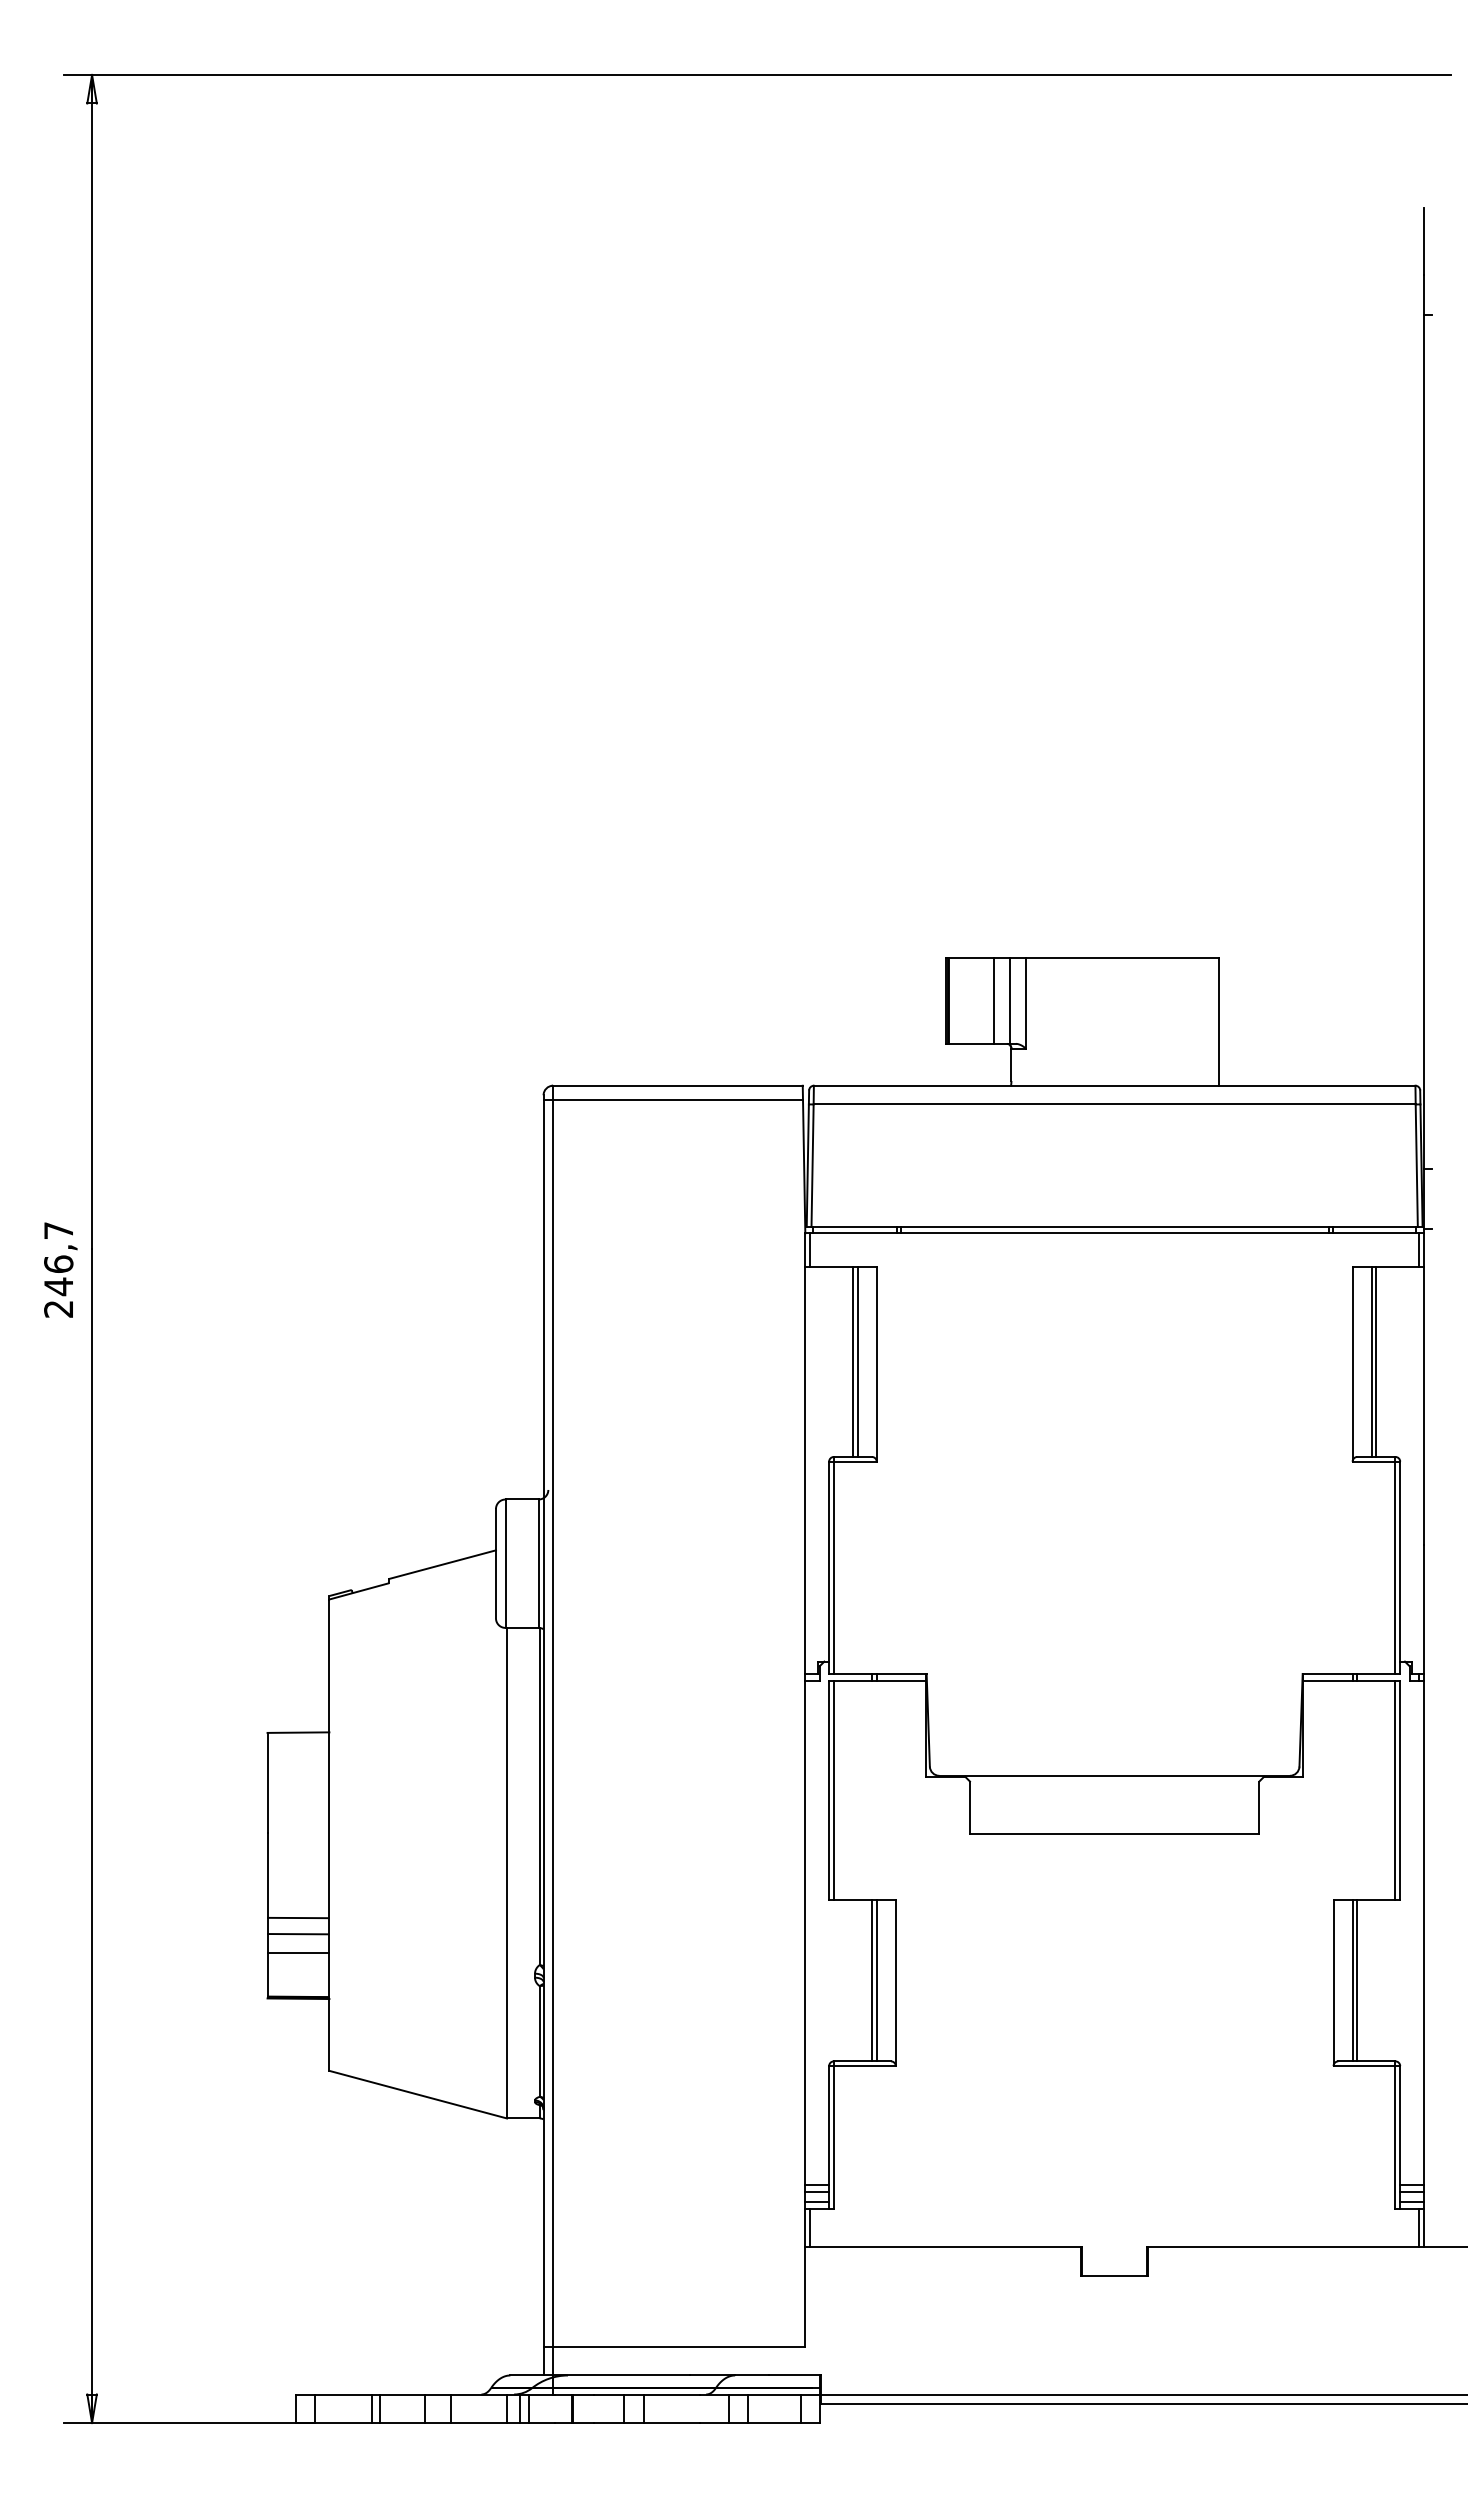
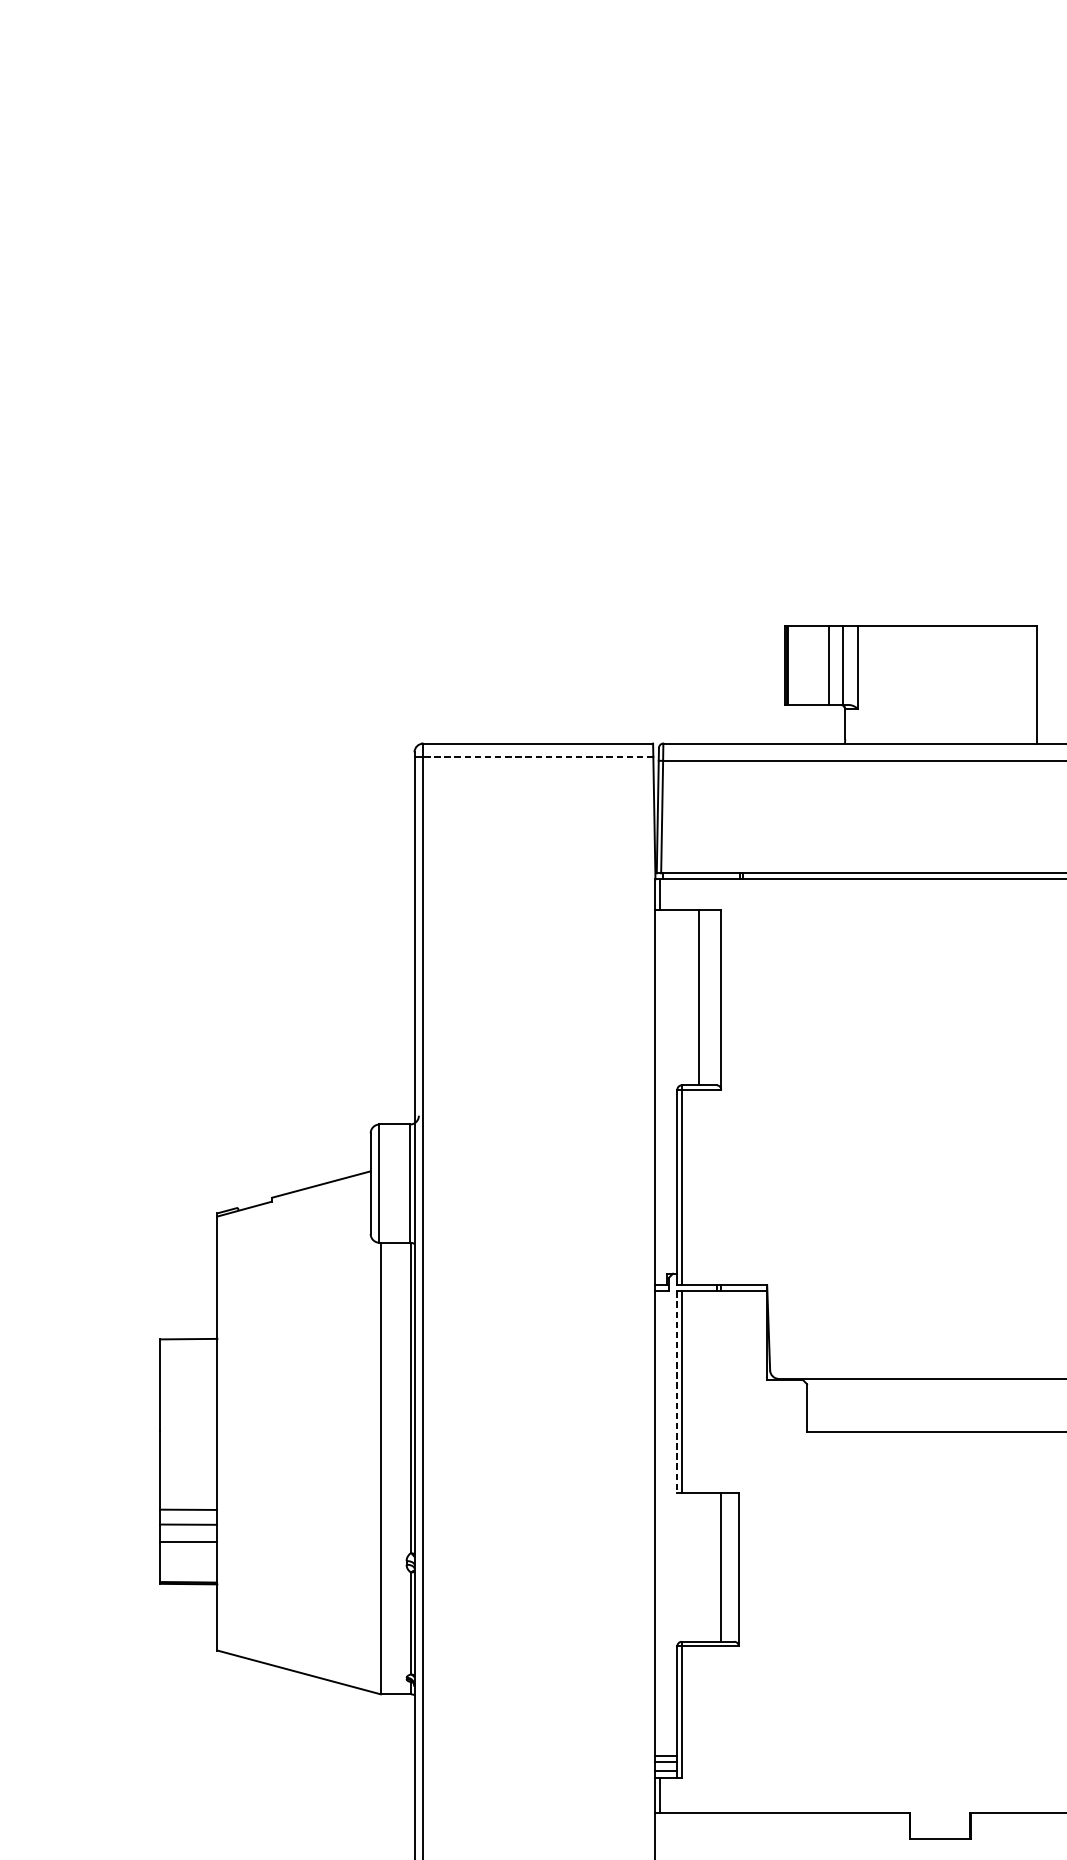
line: (678, 1100) -> (538, 757), solid -> dashed
line: (857, 1361) -> (703, 997), removed
line: (829, 1790) -> (677, 1392), solid -> dashed
line: (871, 1980) -> (716, 1567), removed

